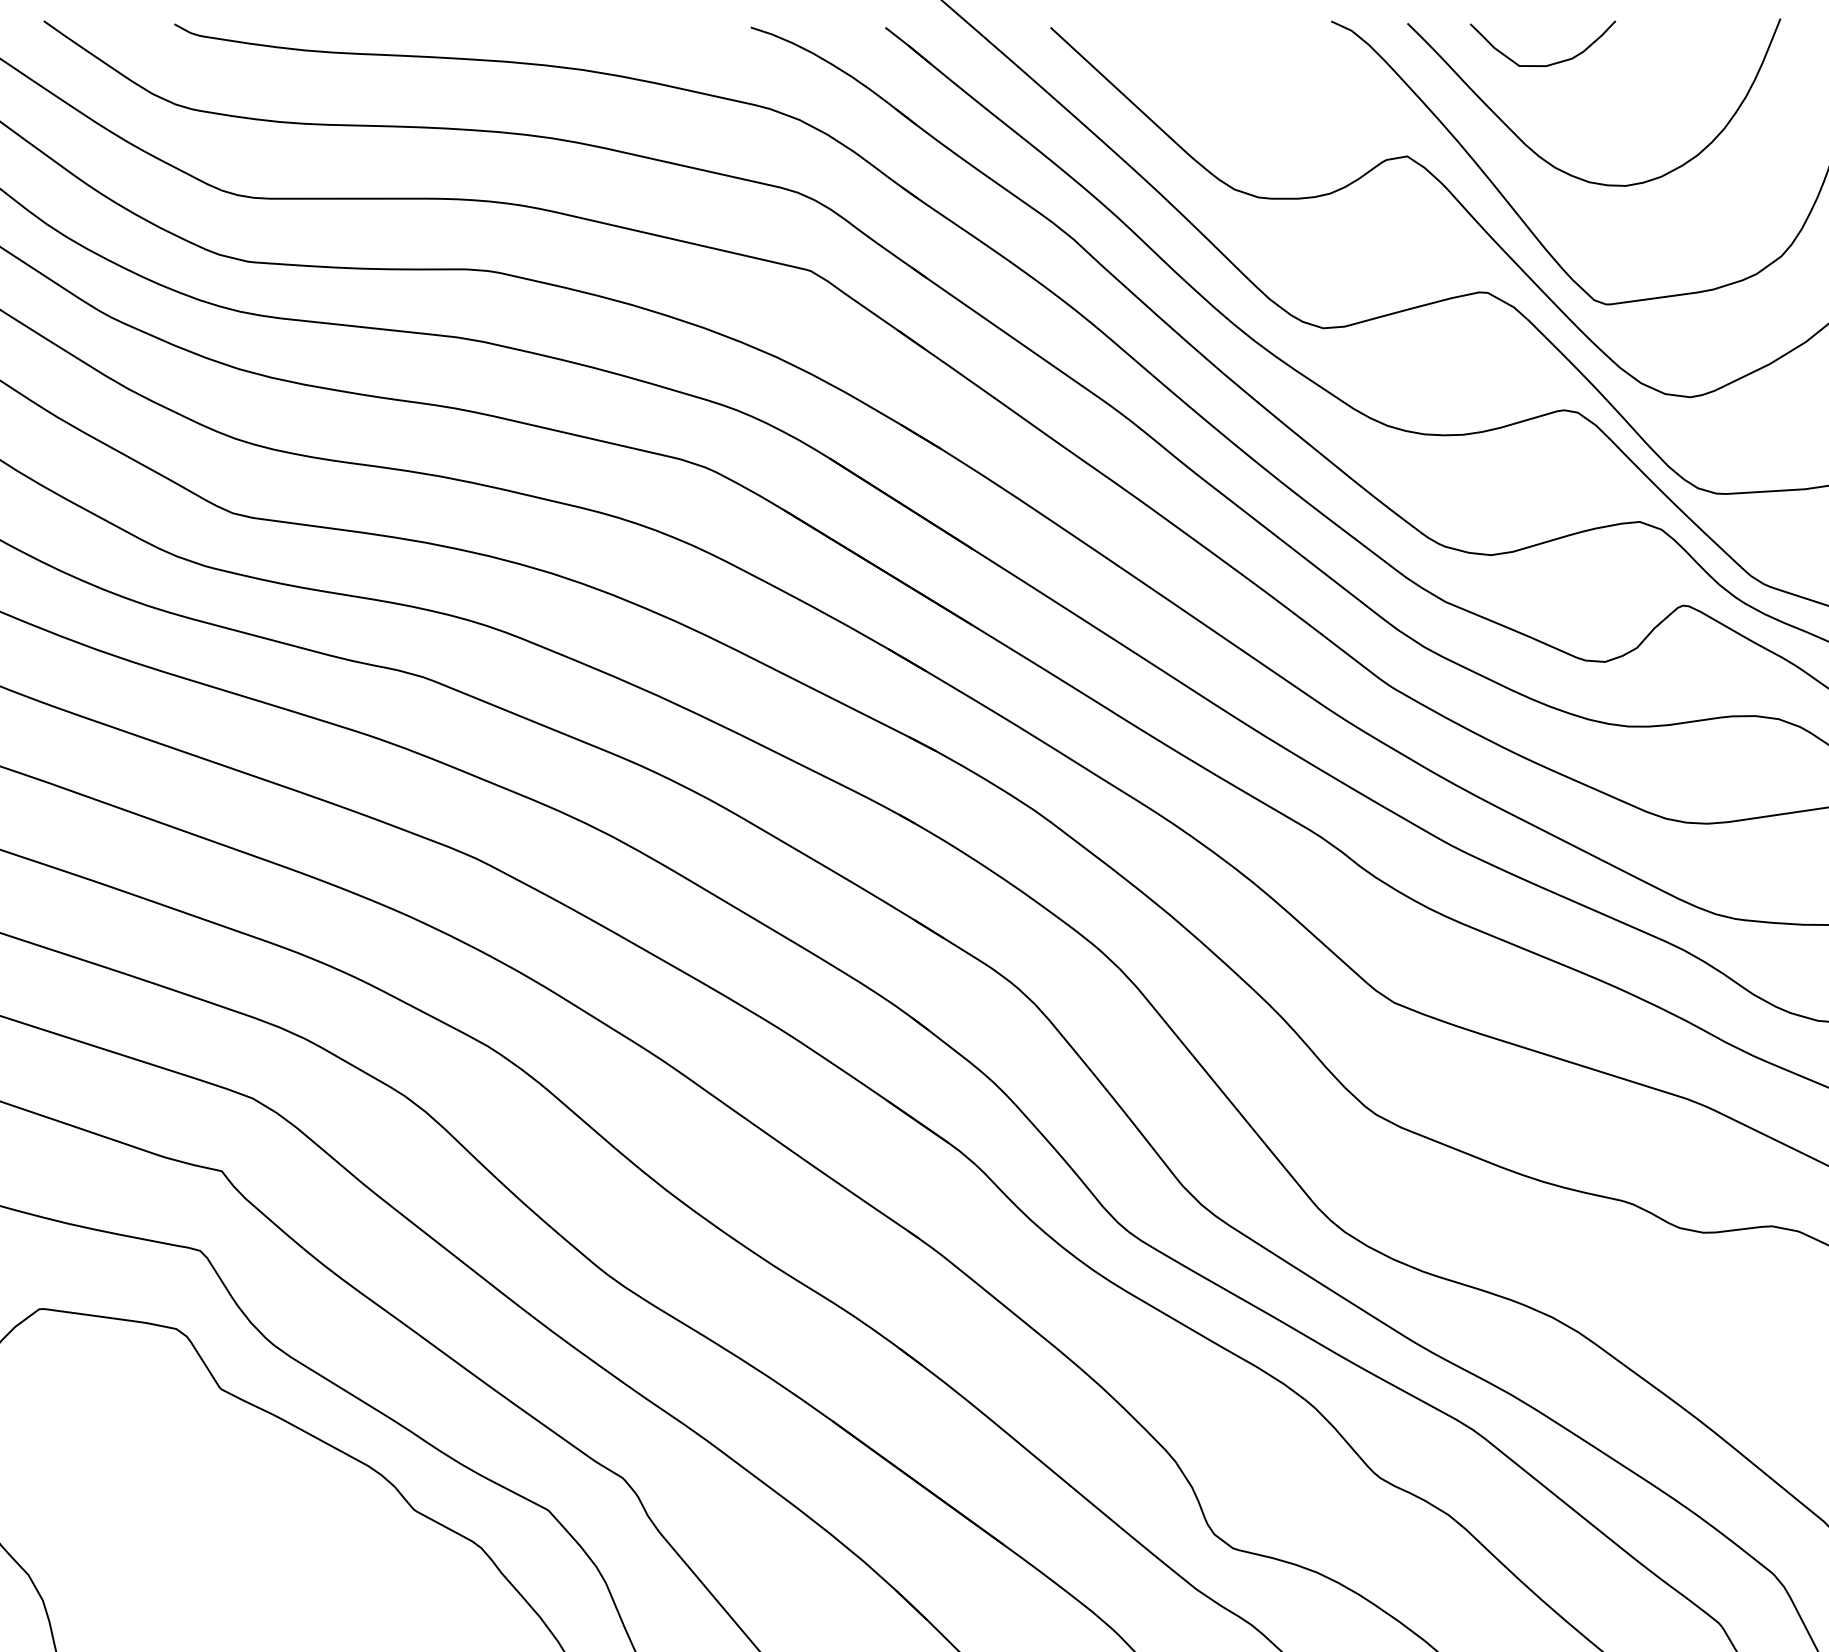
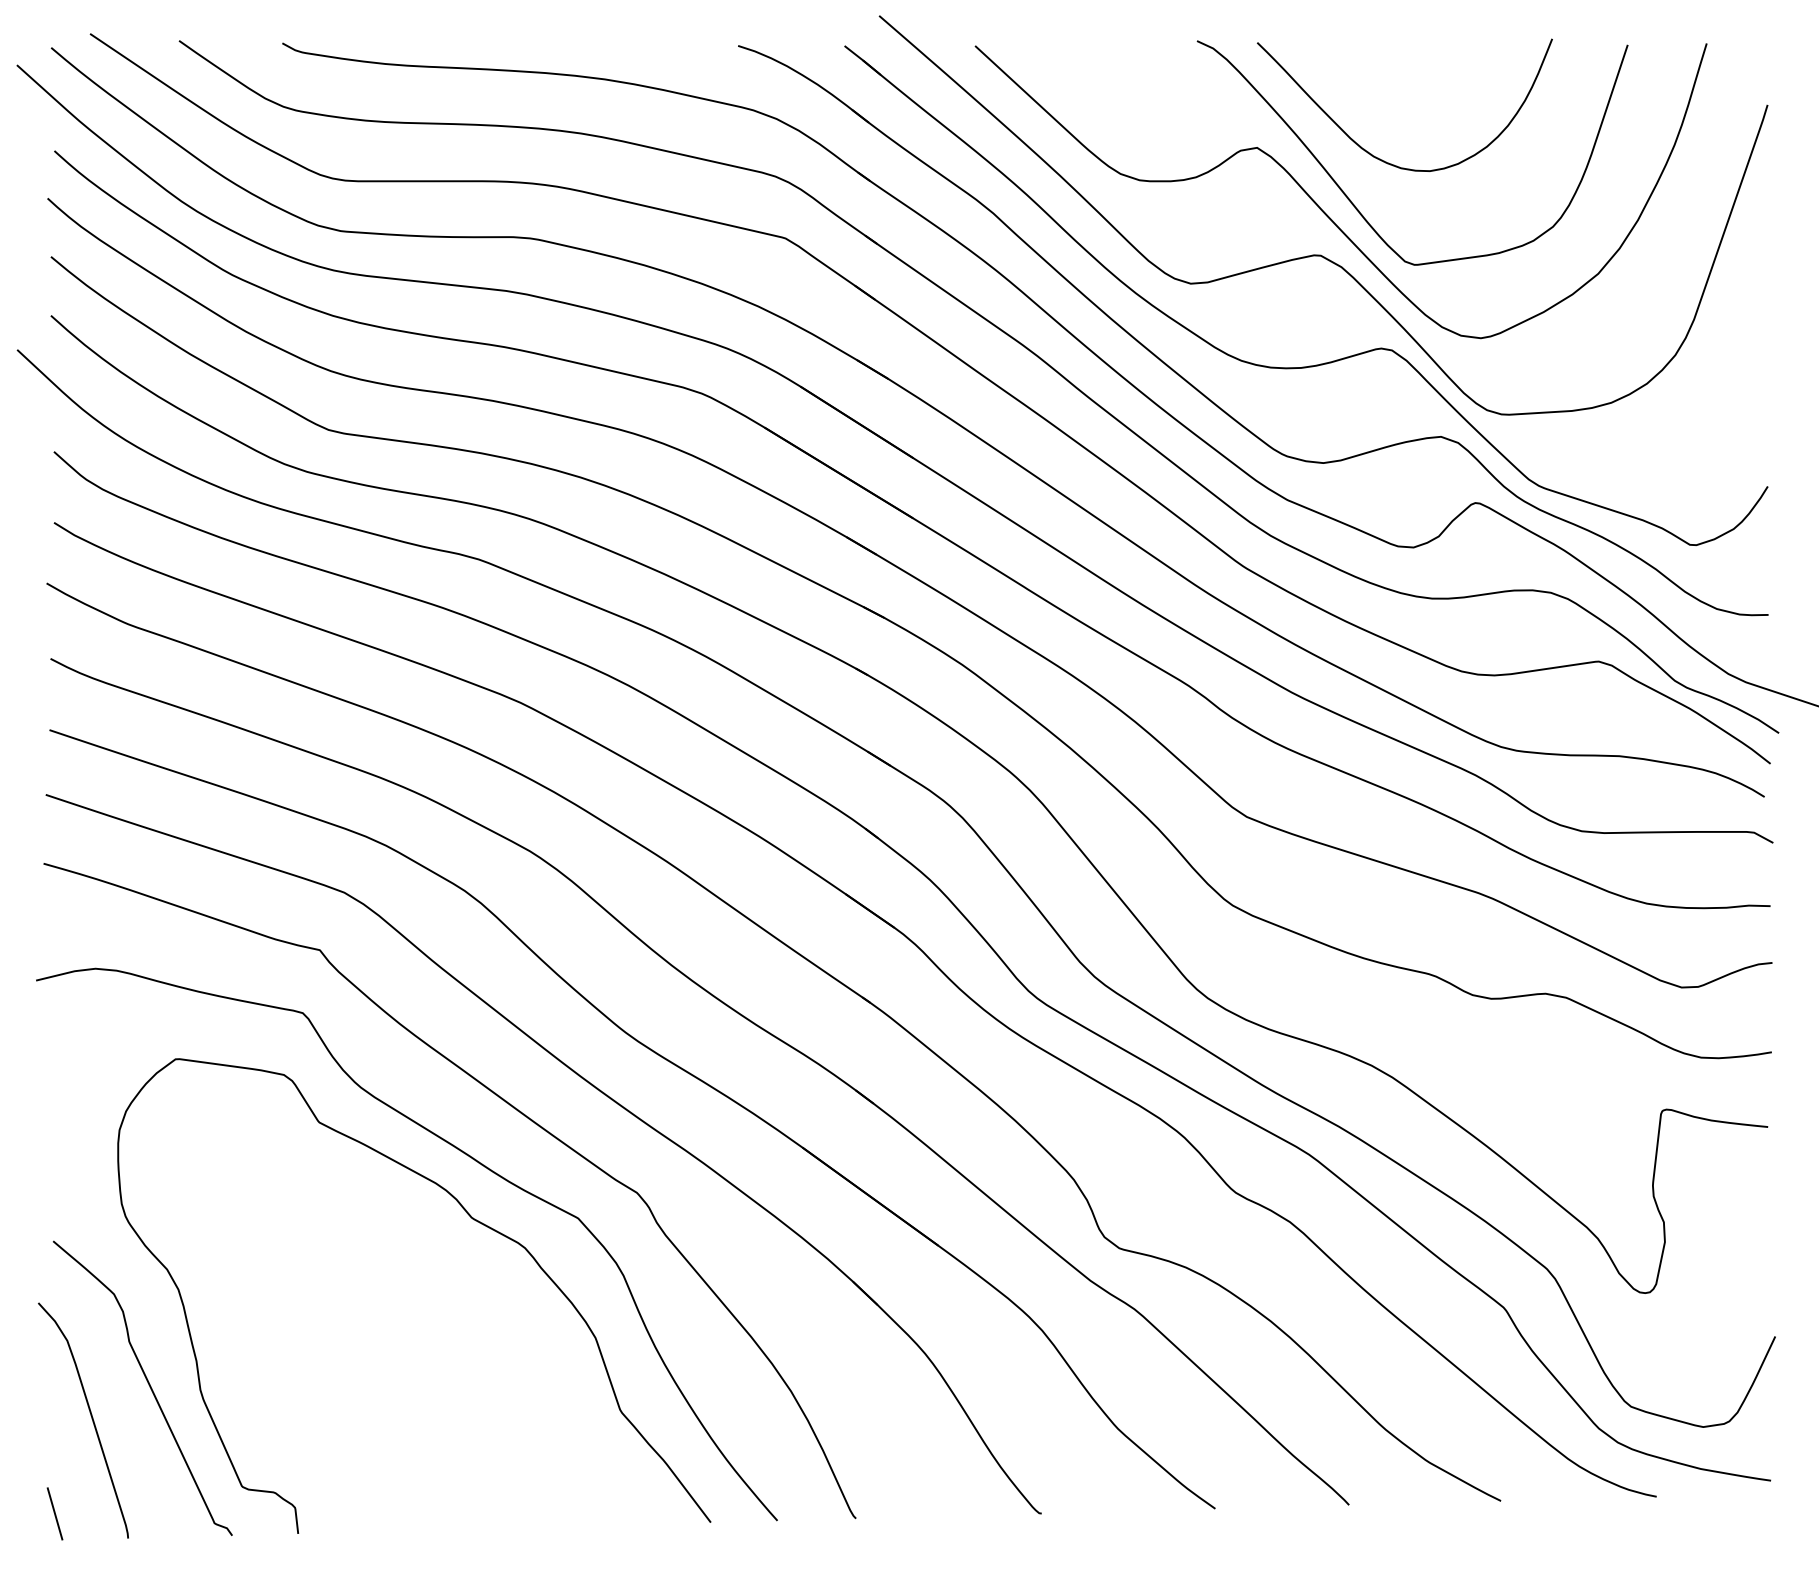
curve: (1549, 63) -> (1369, 74), removed

